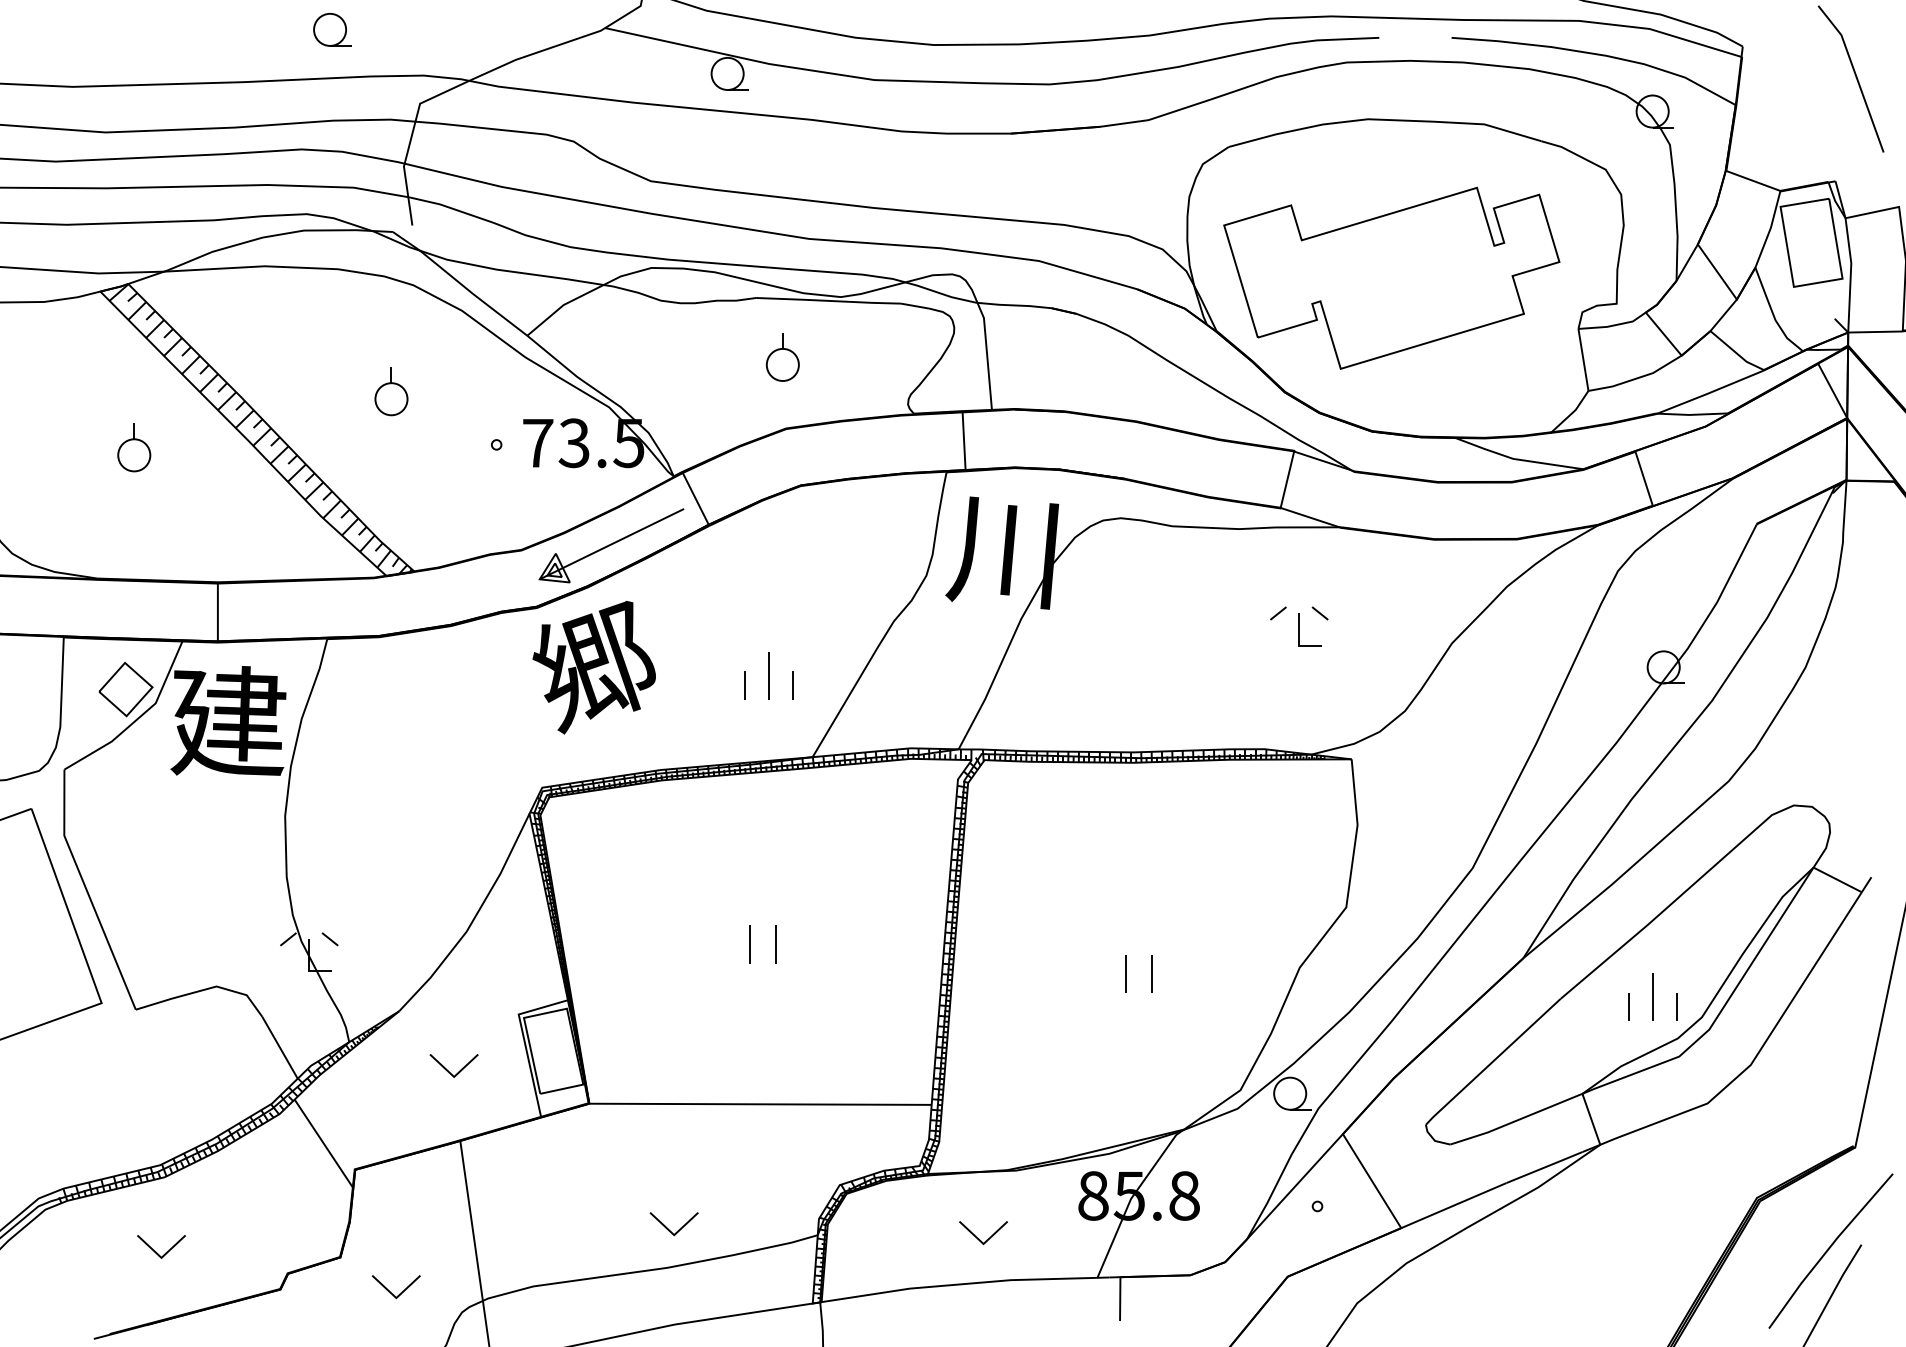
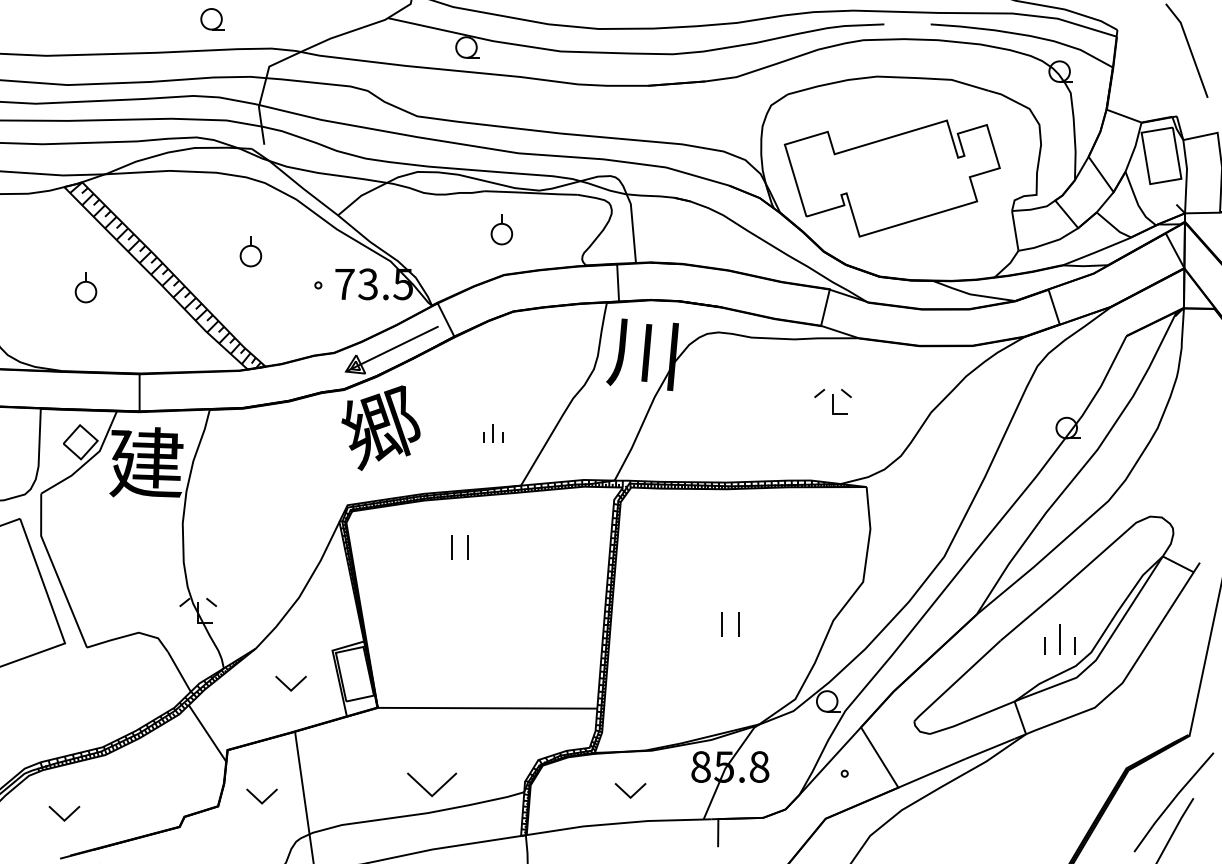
part: (769, 675) -> (493, 433), size x0.6
part: (751, 944) -> (452, 547), moved
part: (674, 1224) -> (432, 785), size x1.6
part: (161, 1246) -> (64, 813), moved
part: (395, 1287) -> (261, 796), moved

